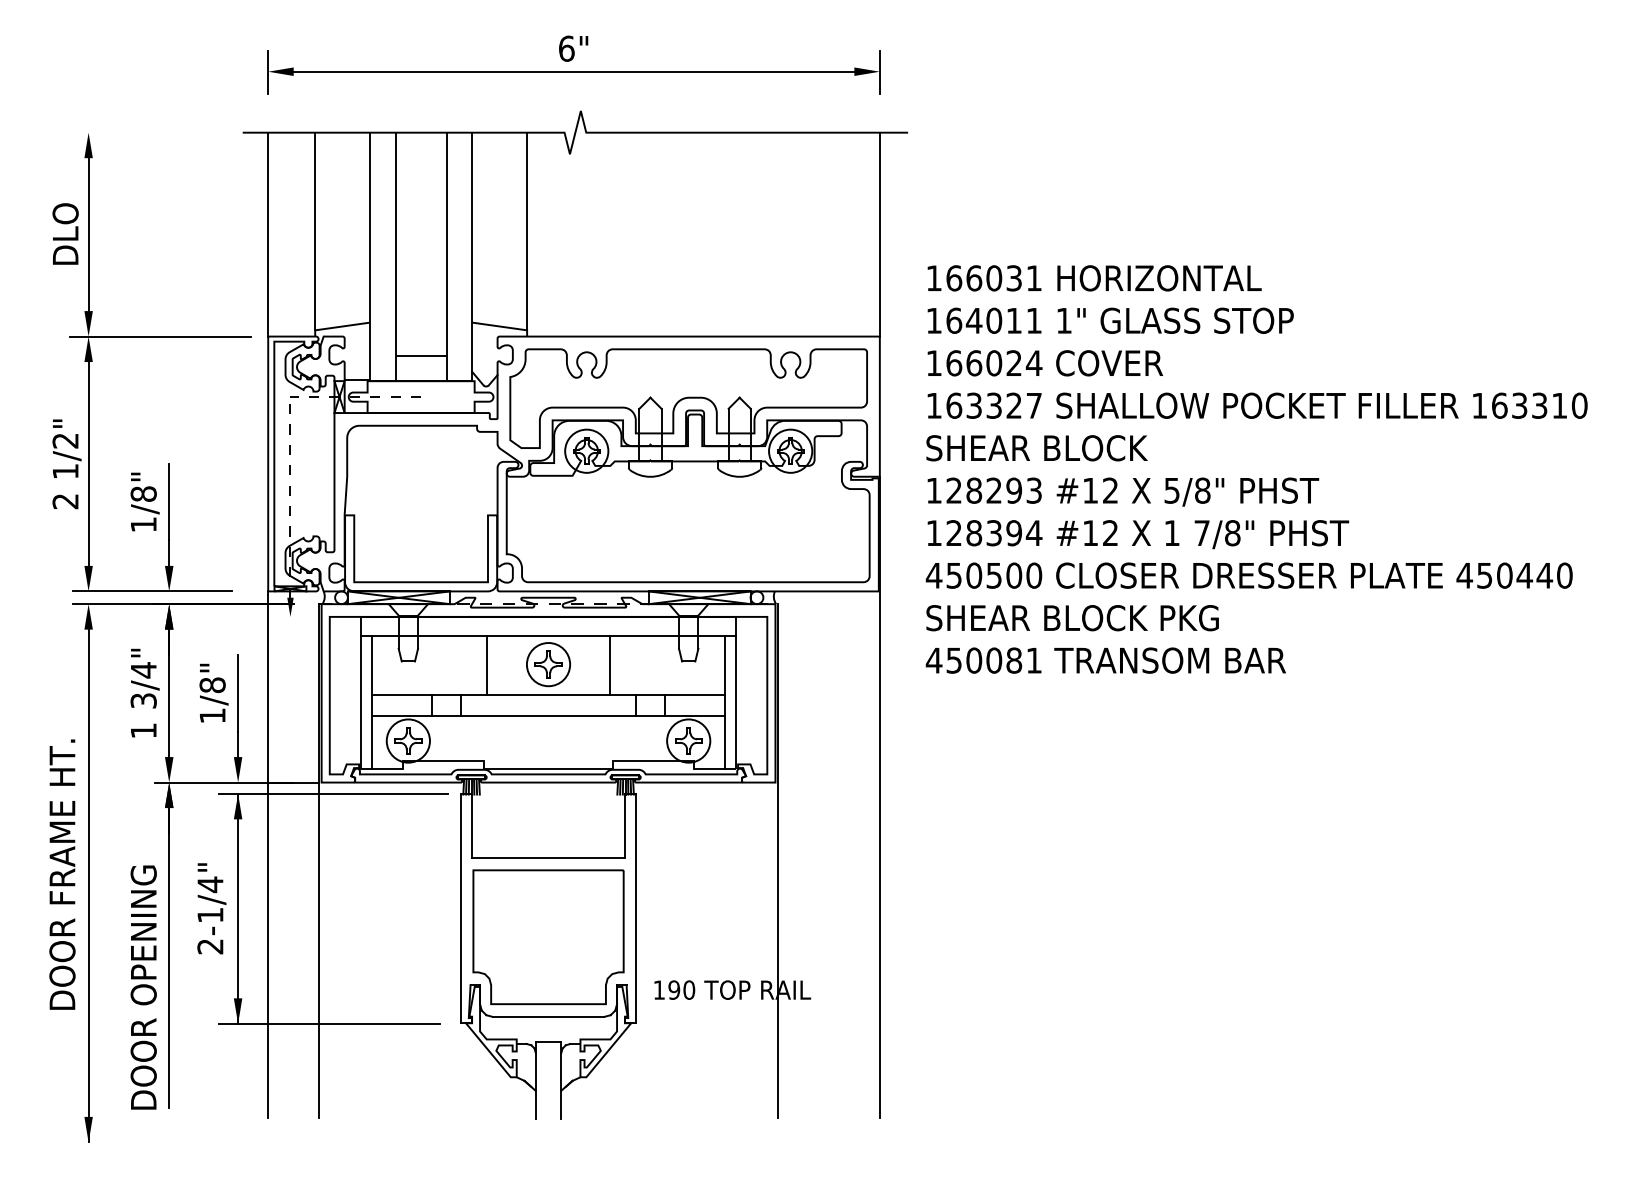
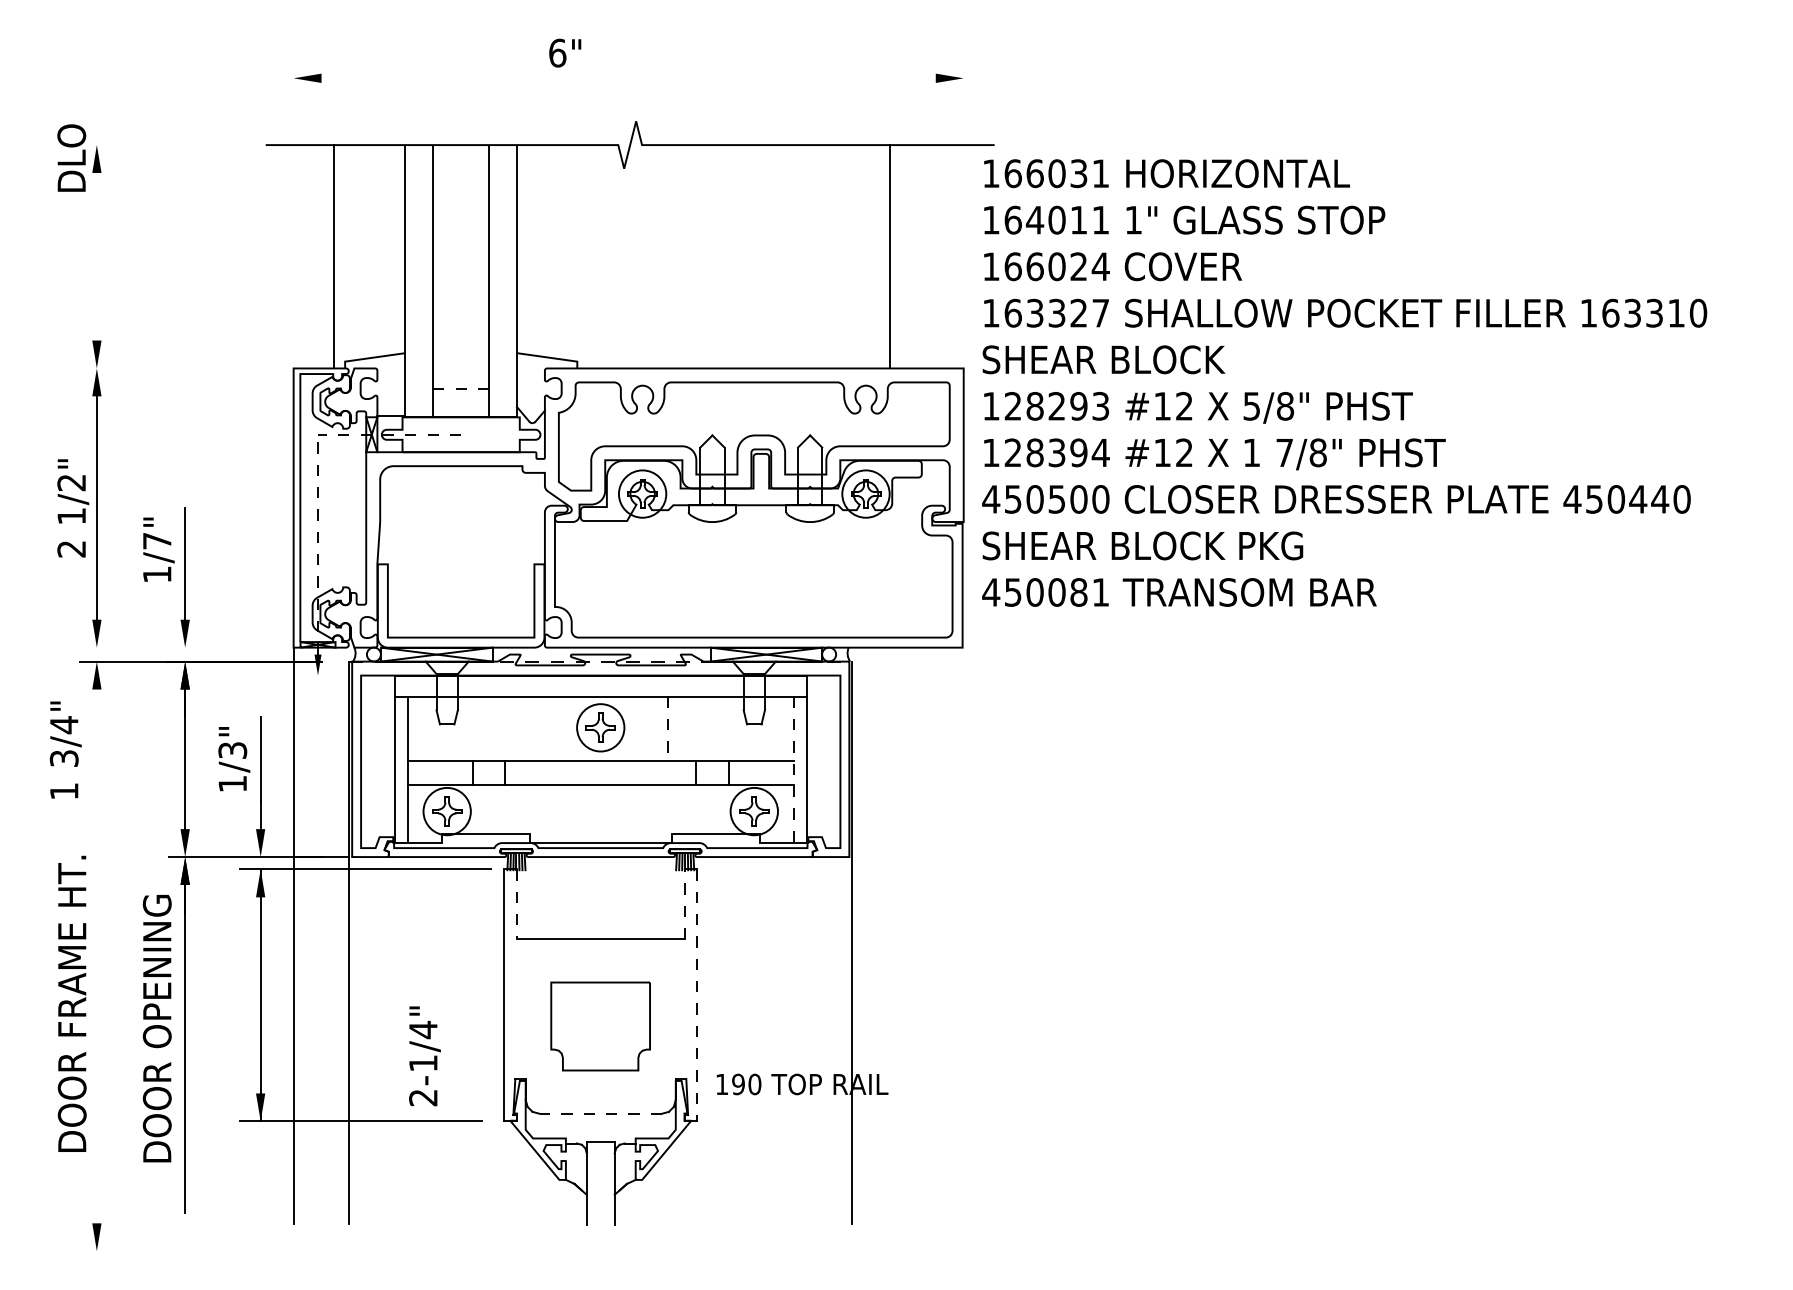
text: (573, 48) -> (565, 52), moved
line: (573, 71) -> (628, 78), removed
line: (268, 72) -> (293, 79), removed
line: (879, 72) -> (963, 79), removed
line: (315, 231) -> (345, 253), removed
line: (527, 231) -> (577, 253), removed
text: (65, 233) -> (71, 157), moved
line: (88, 234) -> (96, 256), removed
line: (268, 234) -> (333, 256), moved
line: (879, 234) -> (889, 256), moved
line: (160, 336) -> (175, 368), removed
line: (421, 355) -> (461, 389), solid -> dashed
text: (1256, 468) -> (1344, 382), moved
text: (143, 493) -> (156, 540), 1/8" -> 1/7"
line: (152, 591) -> (166, 647), removed
line: (487, 665) -> (533, 728), removed
line: (609, 666) -> (667, 729), solid -> dashed
text: (212, 684) -> (232, 749), 1/8" -> 1/3"
text: (144, 692) -> (65, 749), moved
line: (725, 702) -> (794, 769), solid -> dashed
line: (879, 797) -> (963, 873), removed
line: (472, 825) -> (517, 904), solid -> dashed
line: (624, 825) -> (684, 904), solid -> dashed
text: (61, 874) -> (71, 1003), moved
line: (88, 886) -> (96, 970), removed
text: (211, 908) -> (424, 1056), moved
line: (636, 908) -> (697, 995), solid -> dashed
part: (548, 937) -> (600, 1026), size x0.6
text: (143, 987) -> (156, 1028), moved
line: (548, 1016) -> (600, 1113), solid -> dashed

